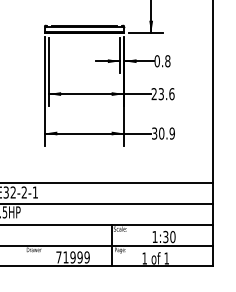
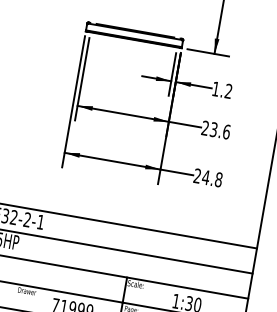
text: (162, 61) -> (222, 90), 0.8 -> 1.2
text: (163, 133) -> (208, 177), 30.9 -> 24.8

